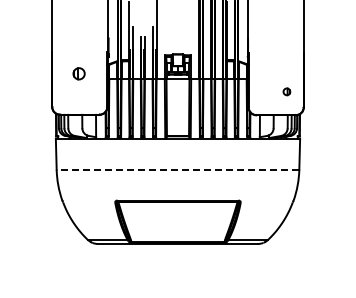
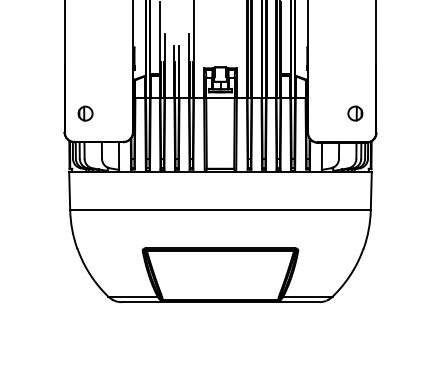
part: (78, 73) -> (84, 113), moved
part: (286, 91) -> (354, 113), size x1.67
line: (177, 169) -> (219, 209), dashed -> solid

